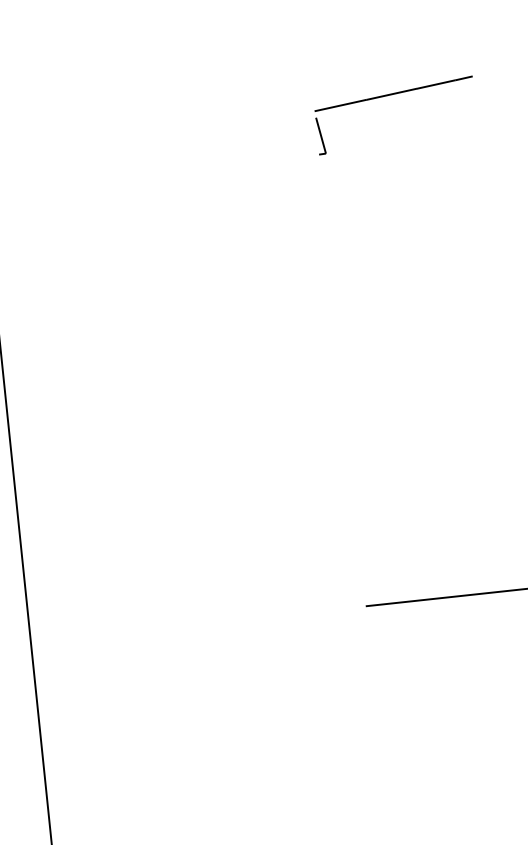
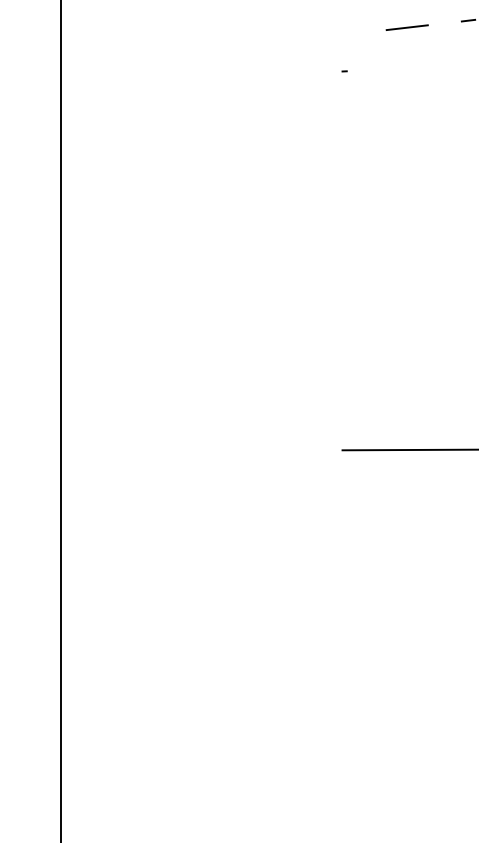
line: (435, 84) -> (444, 23), removed
line: (340, 105) -> (363, 32), removed
line: (320, 135) -> (344, 55), removed

